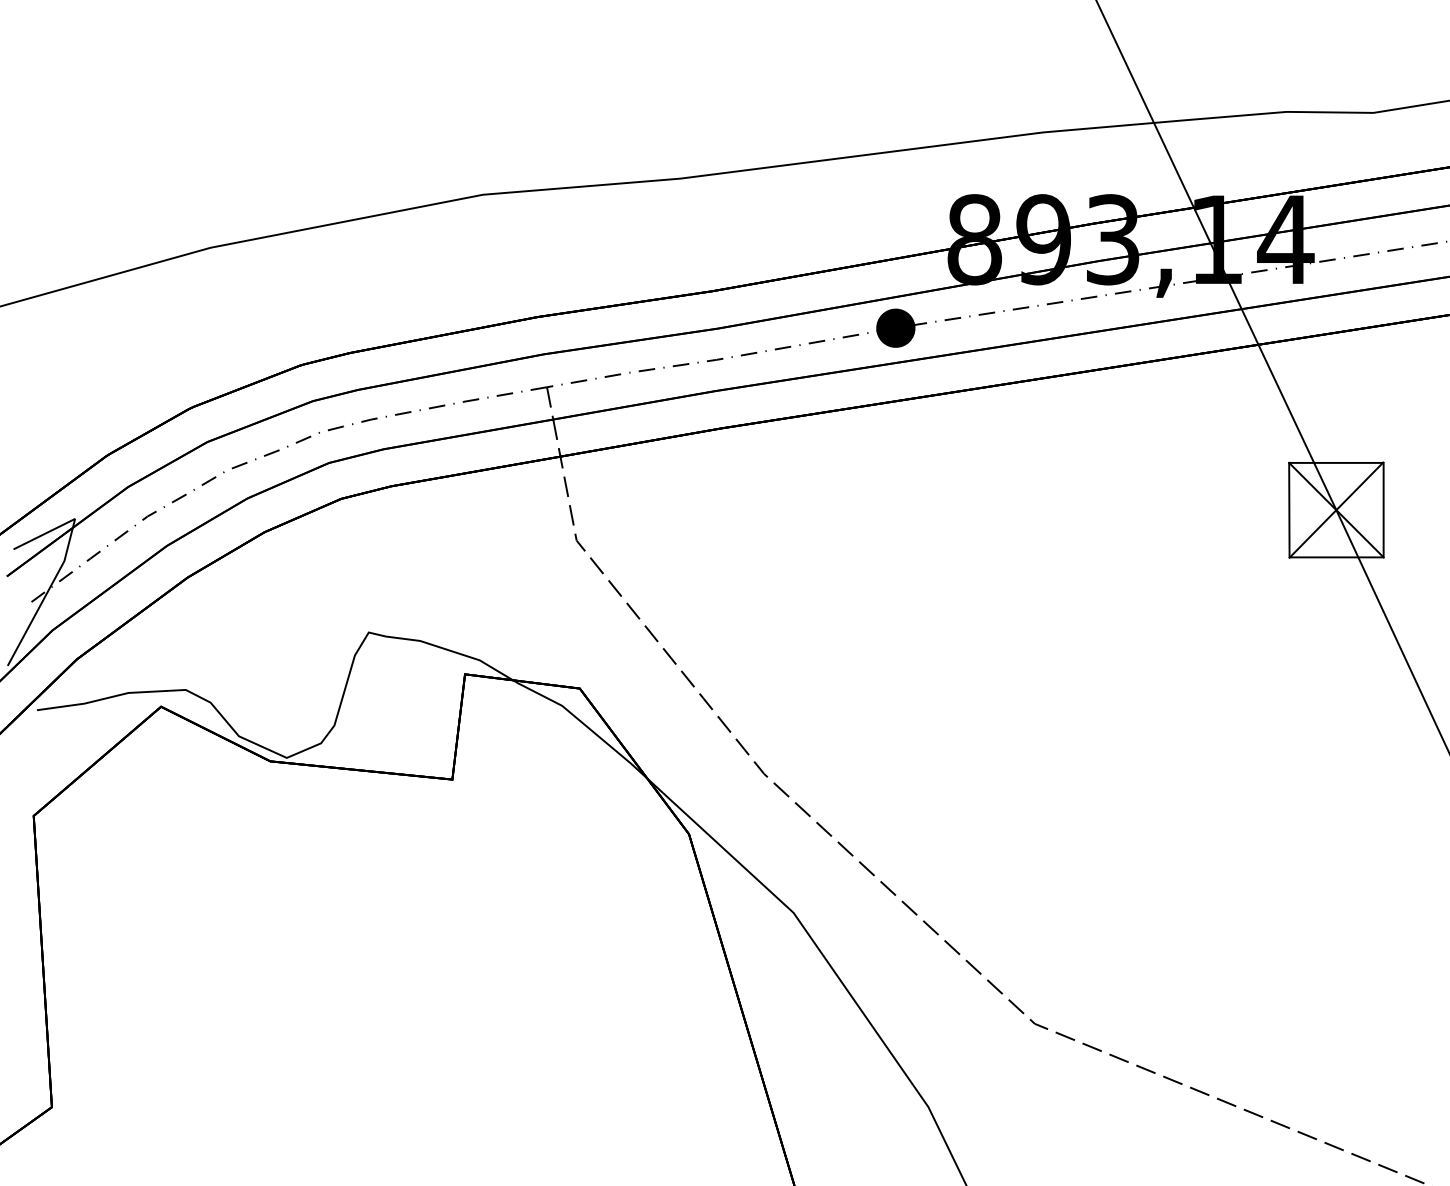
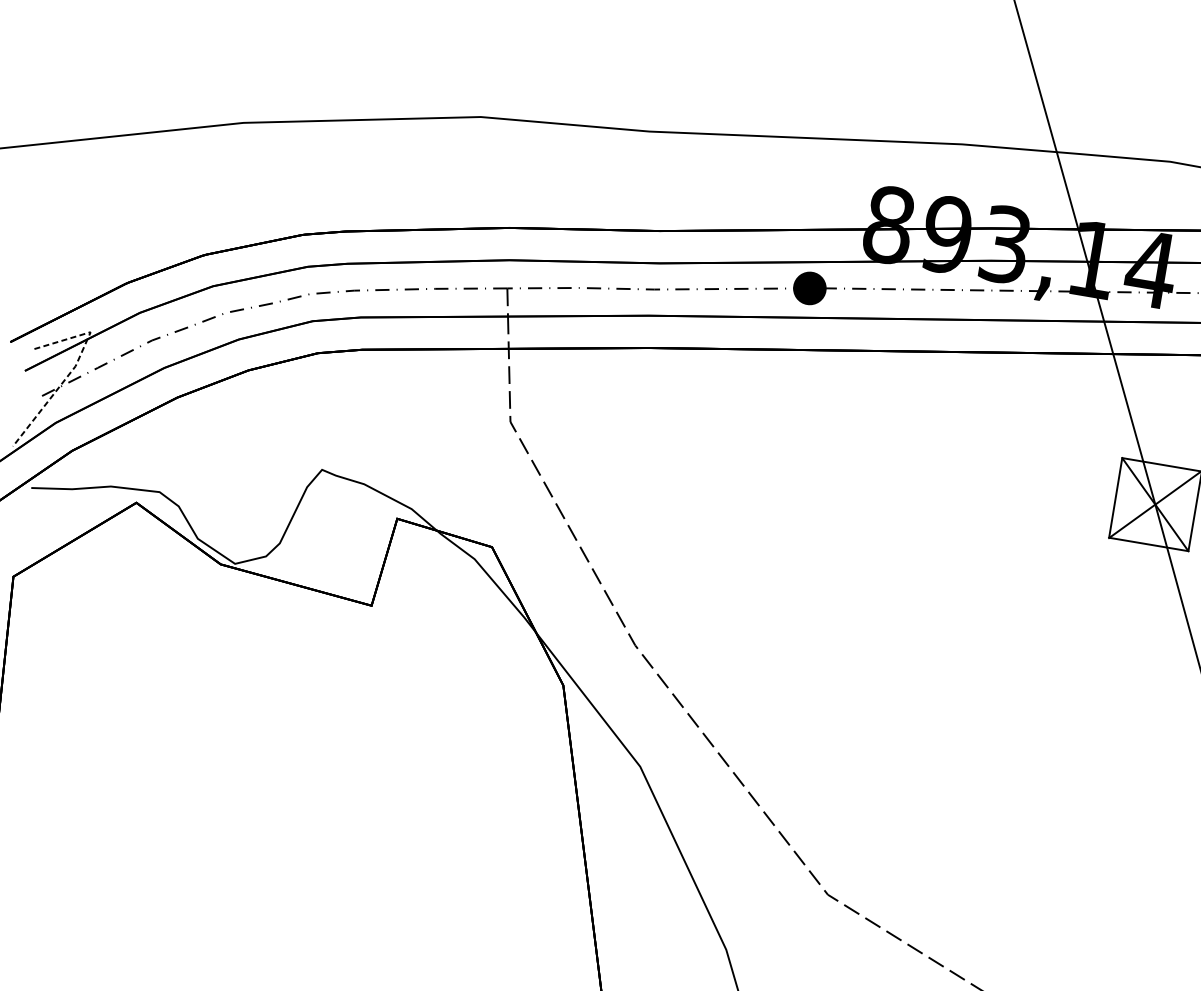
line: (63, 563) -> (74, 368), solid -> dashed

